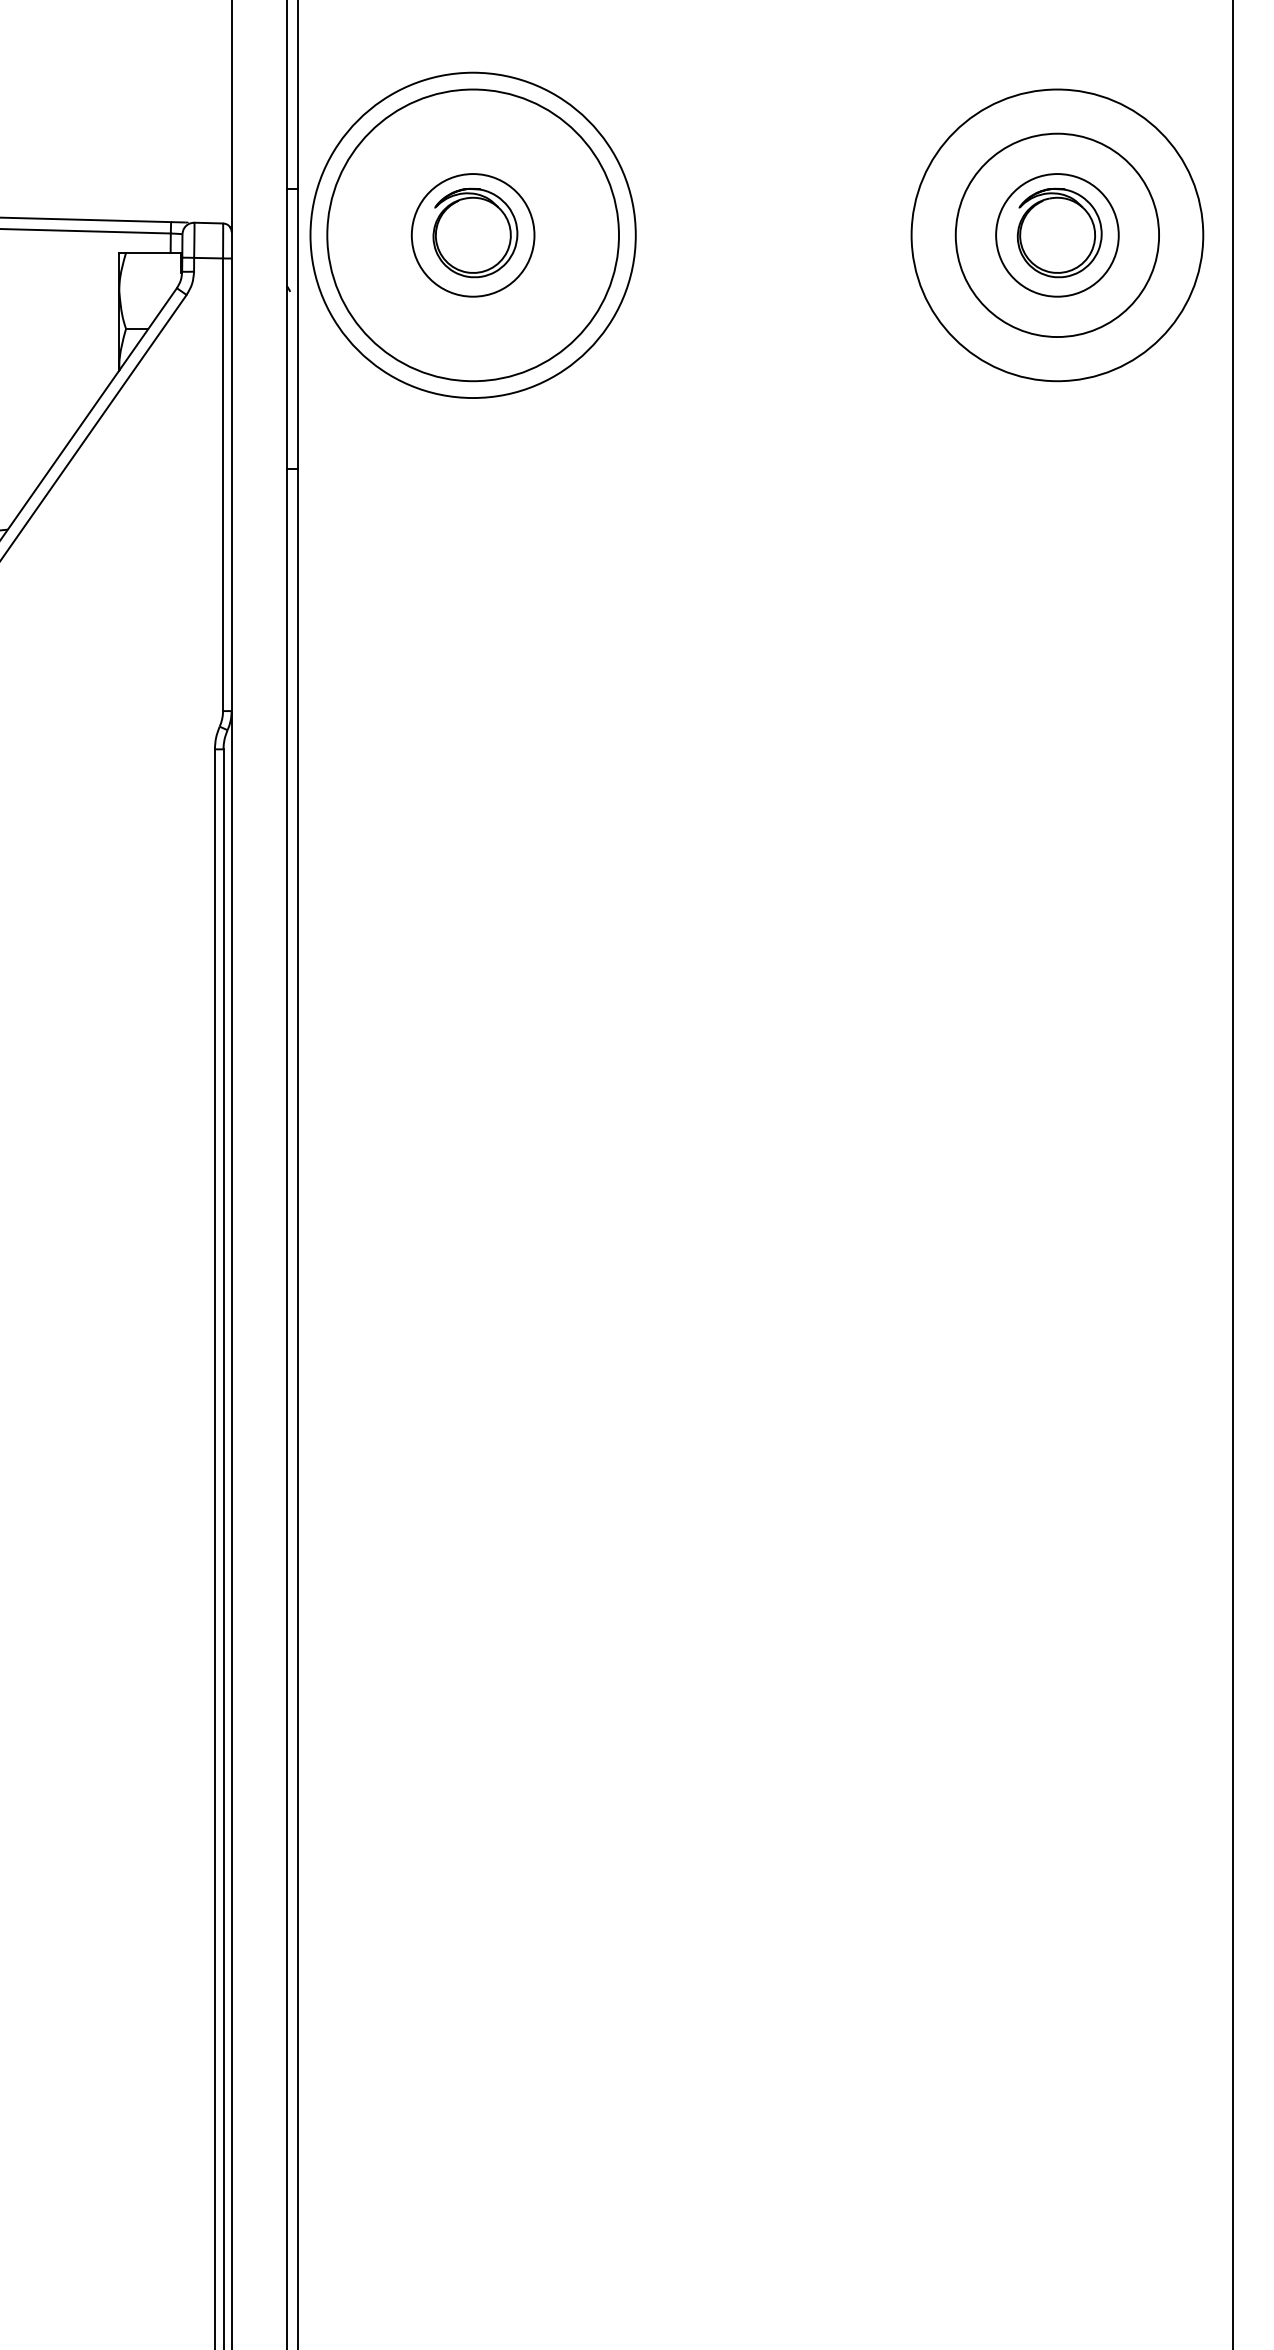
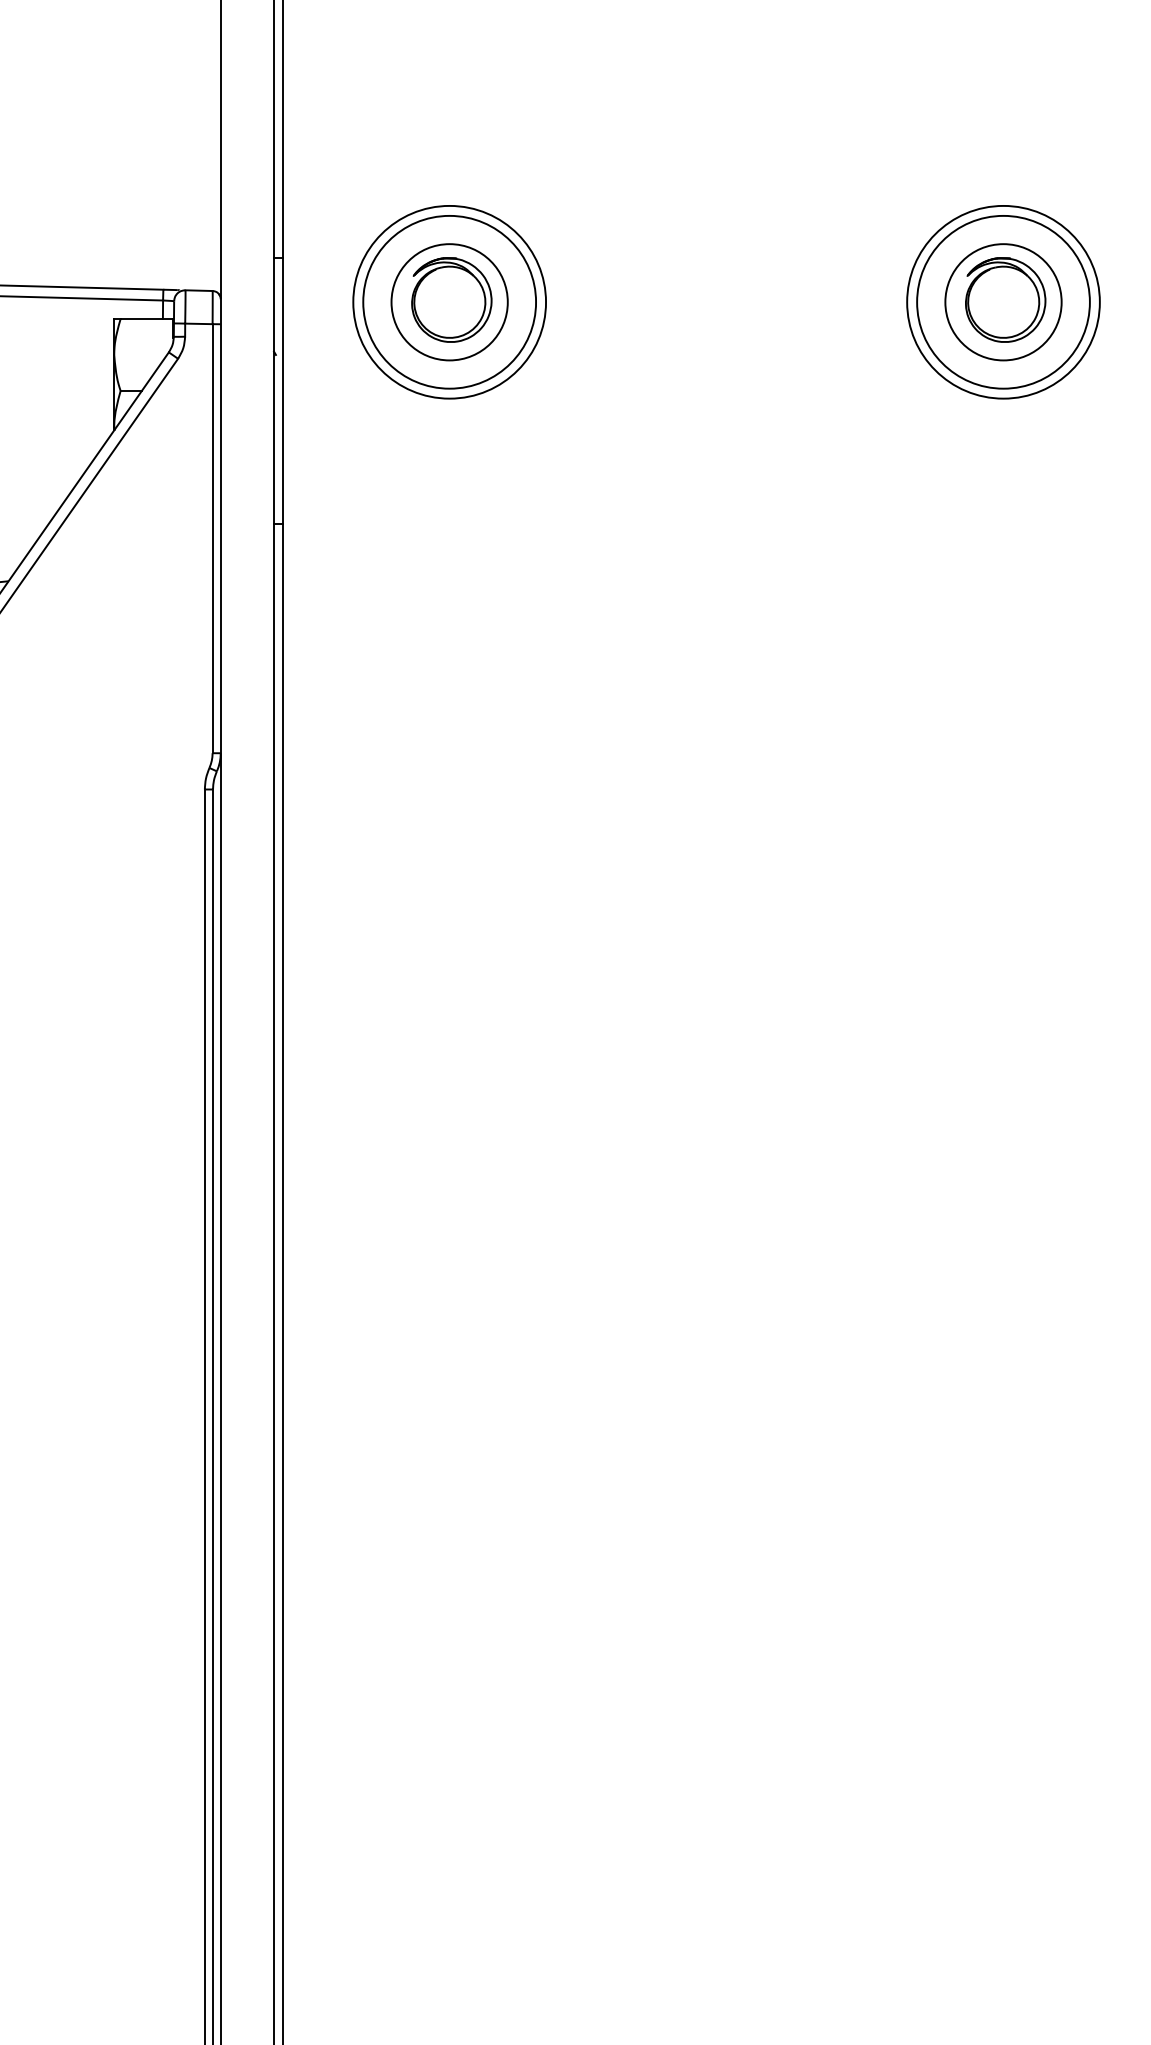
circle: (472, 235) -> (449, 302), size x0.62
circle: (473, 235) -> (449, 302), size x0.62
circle: (1057, 235) -> (1003, 302), size x0.62

